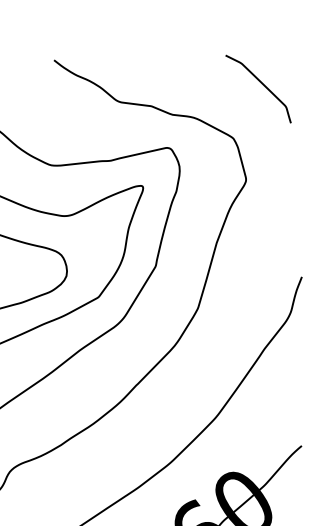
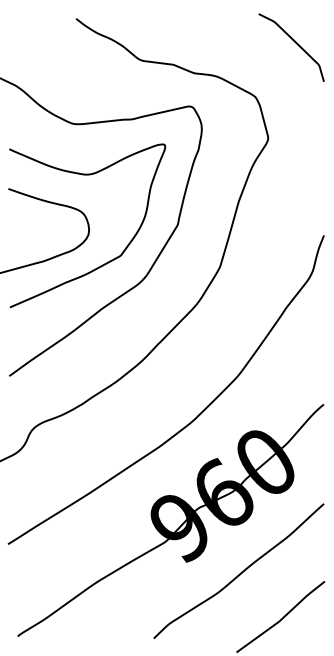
curve: (262, 84) -> (295, 43), moved

